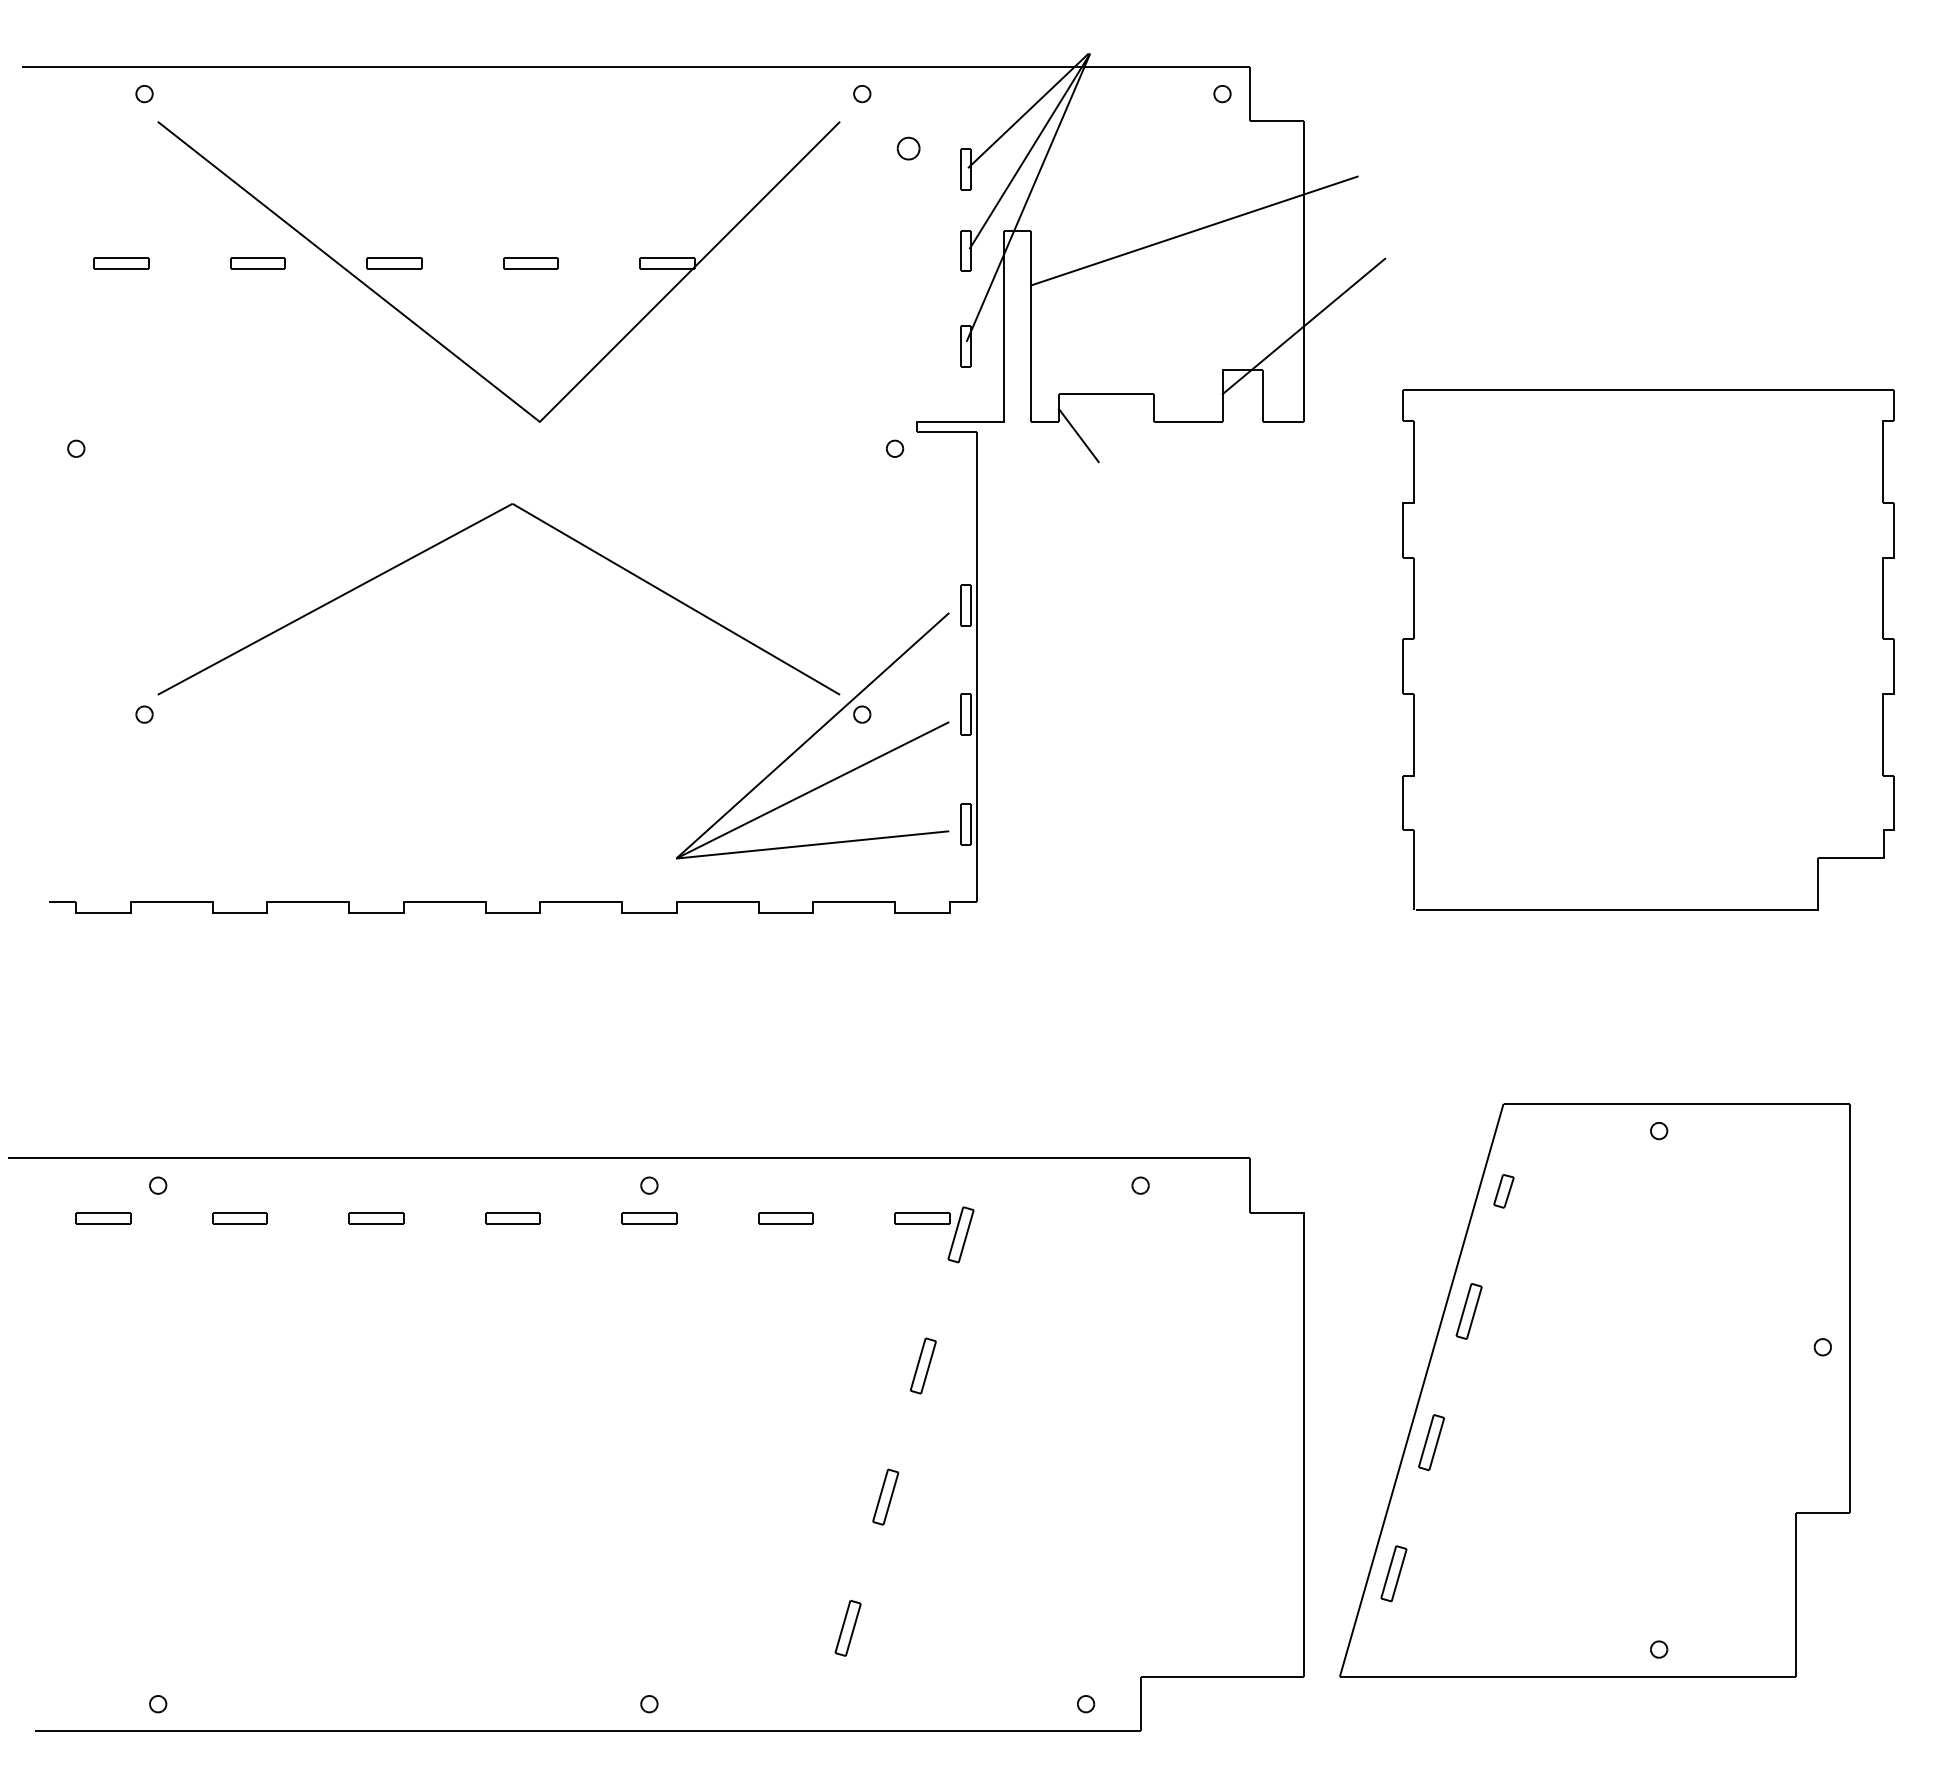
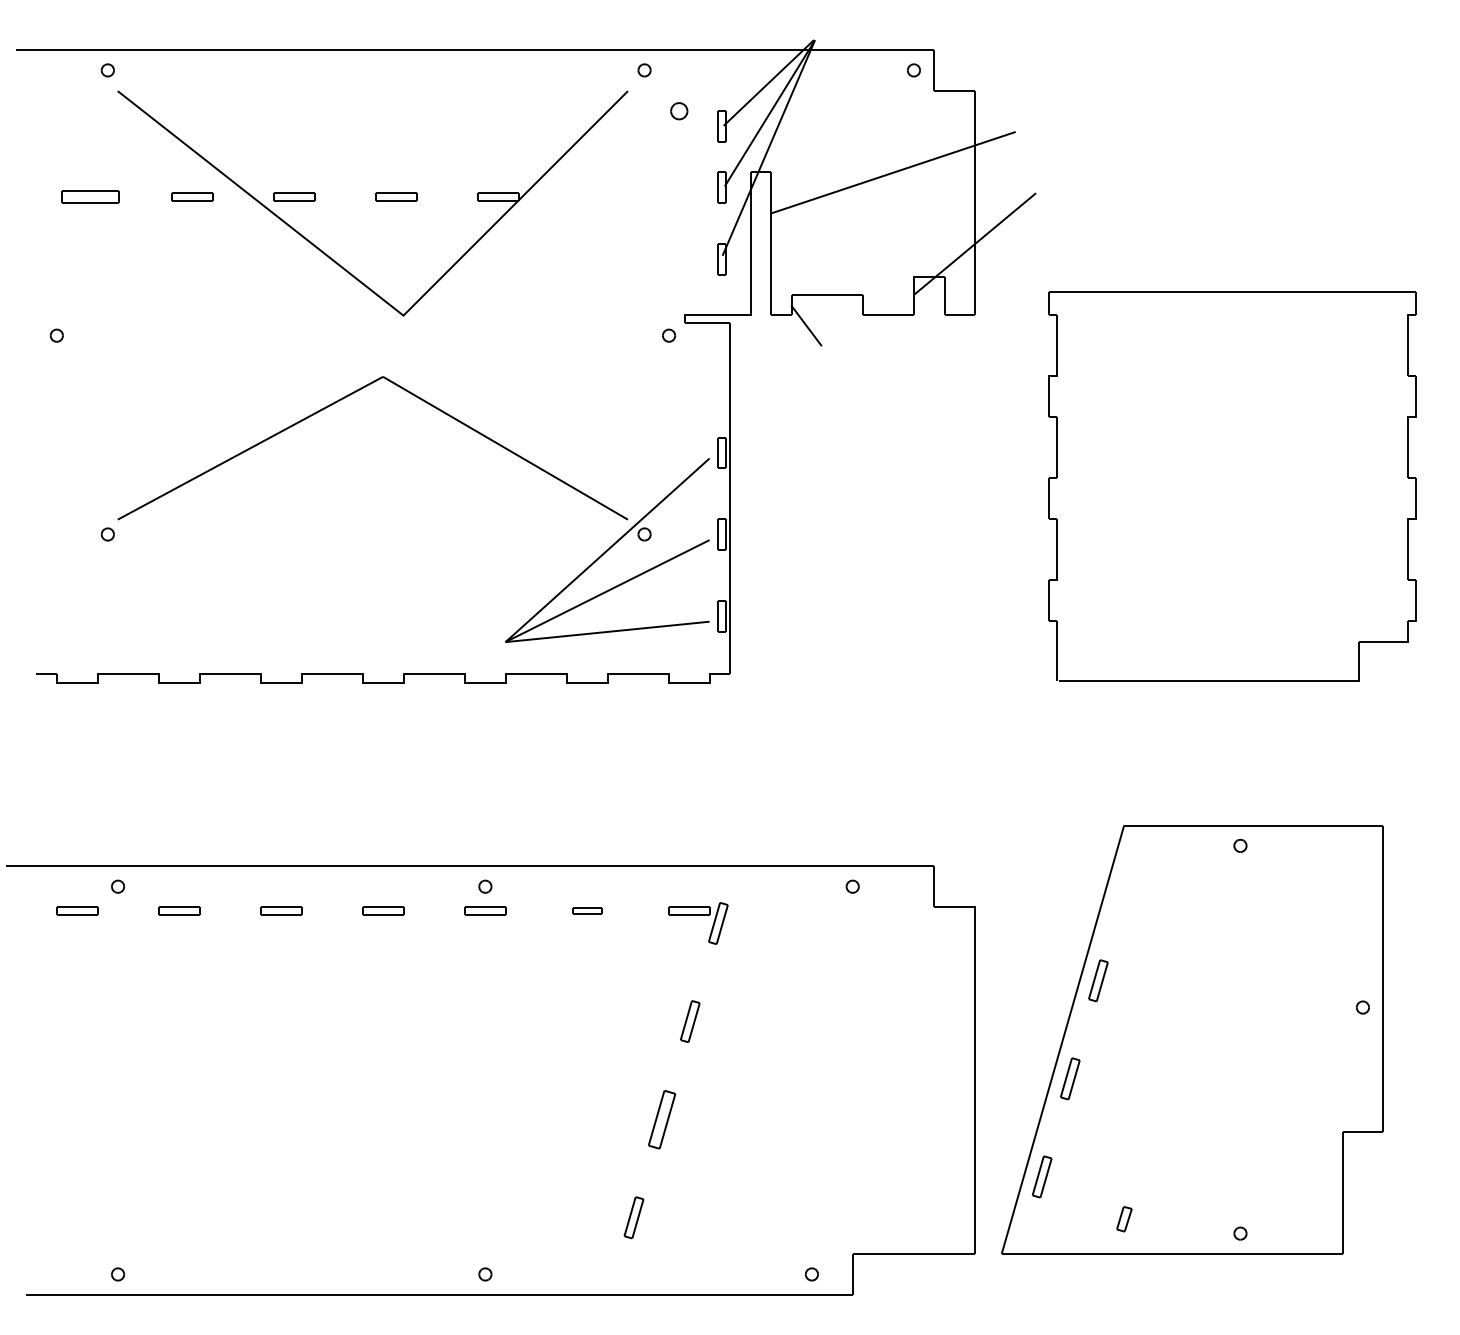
part: (121, 263) -> (90, 197), size x1.4
part: (1503, 1191) -> (1124, 1219), moved
part: (785, 1218) -> (587, 911), size x0.7
part: (885, 1496) -> (661, 1119), size x1.4

